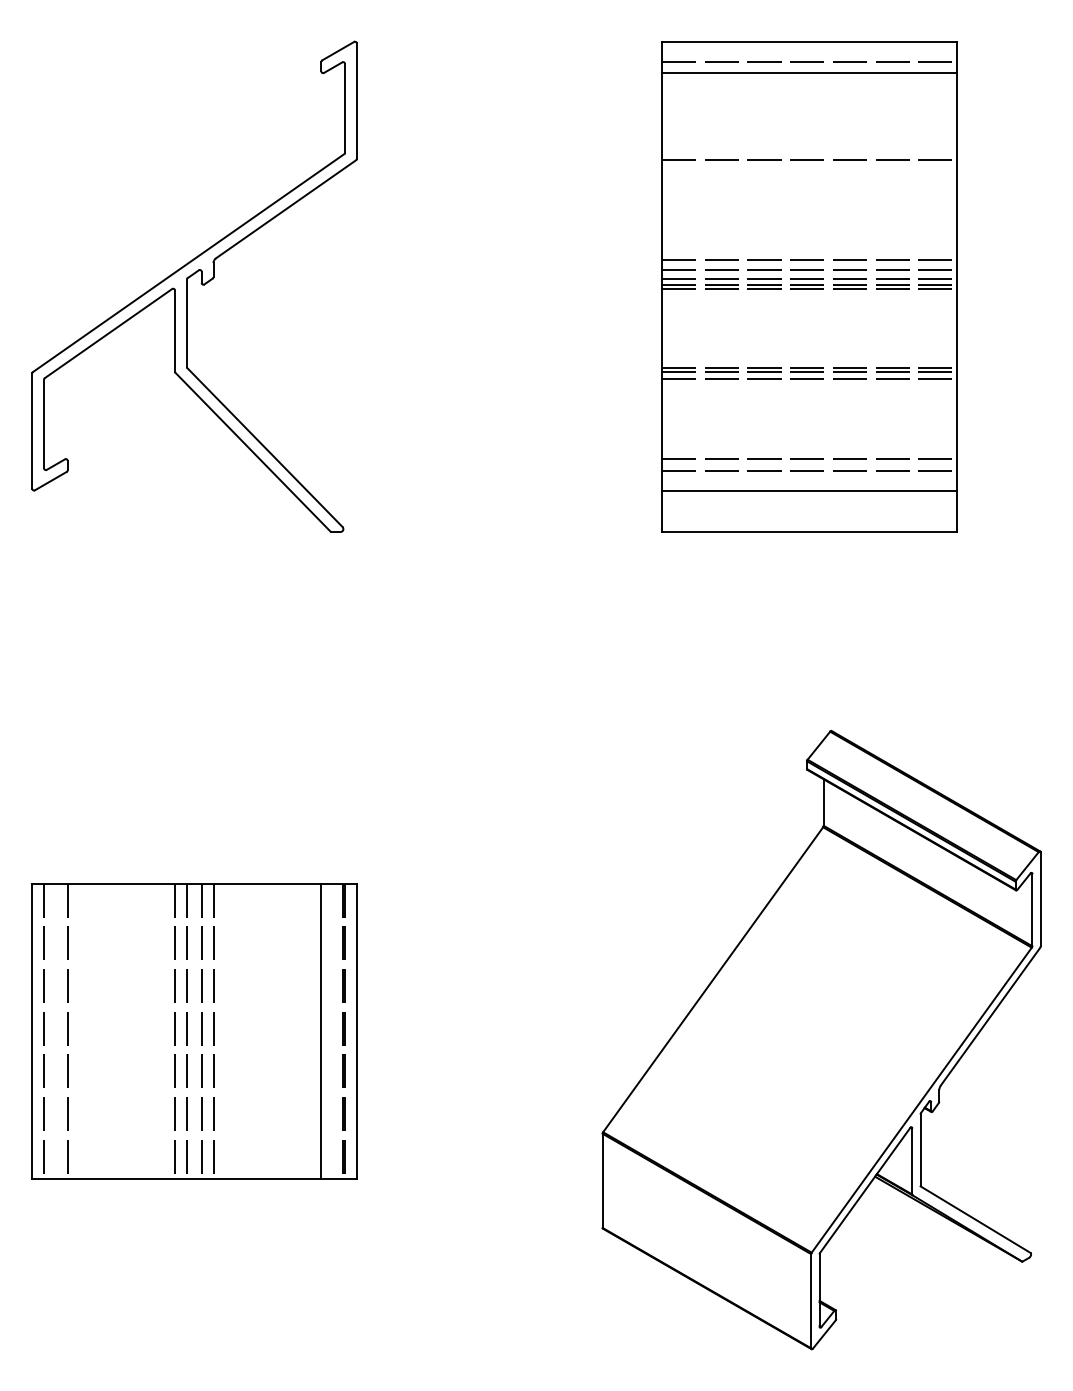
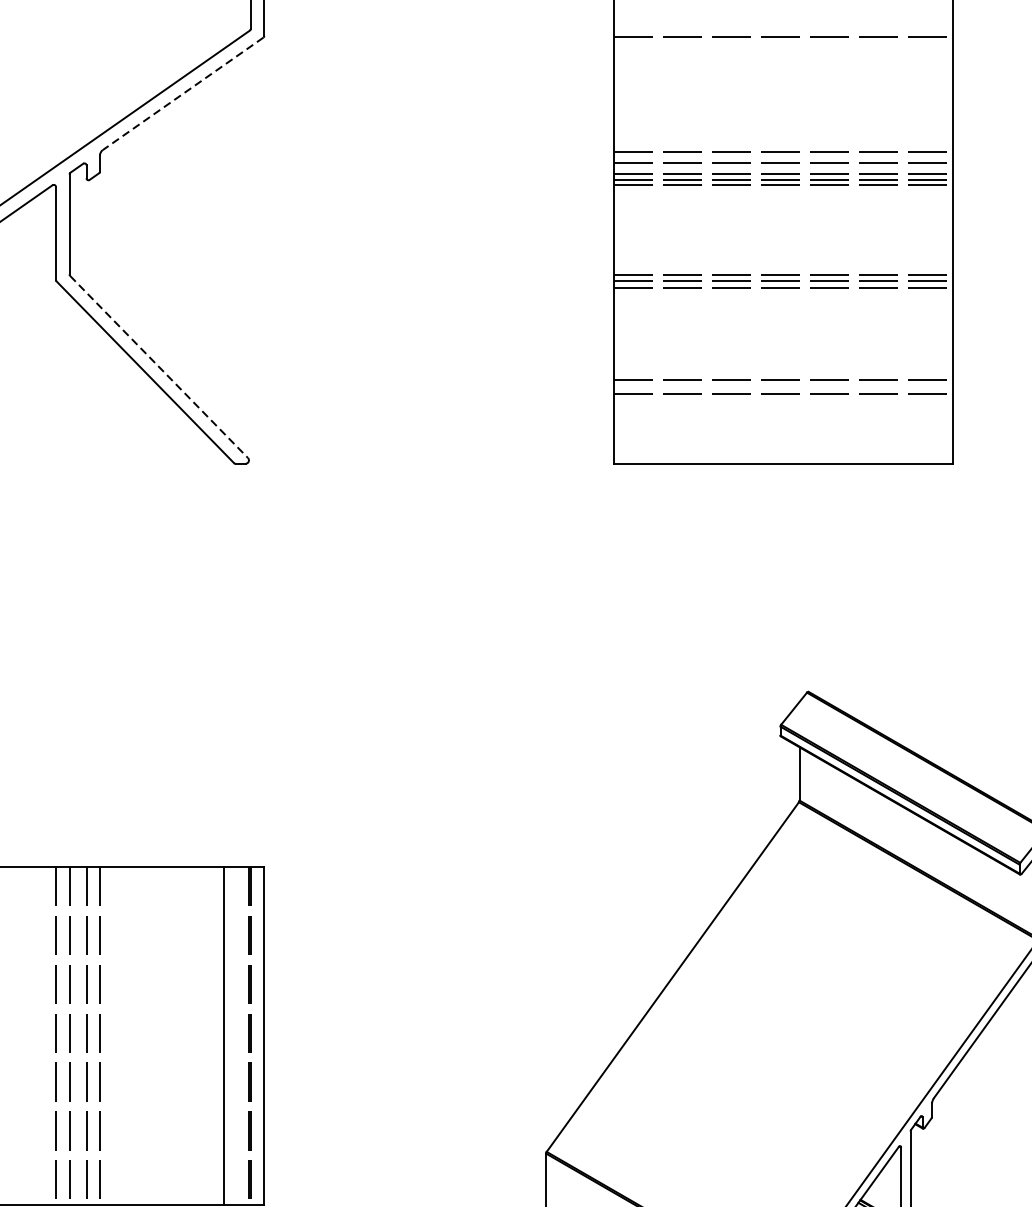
line: (285, 209) -> (182, 94), solid -> dashed
line: (265, 447) -> (159, 366), solid -> dashed
line: (809, 490) -> (783, 416), removed

